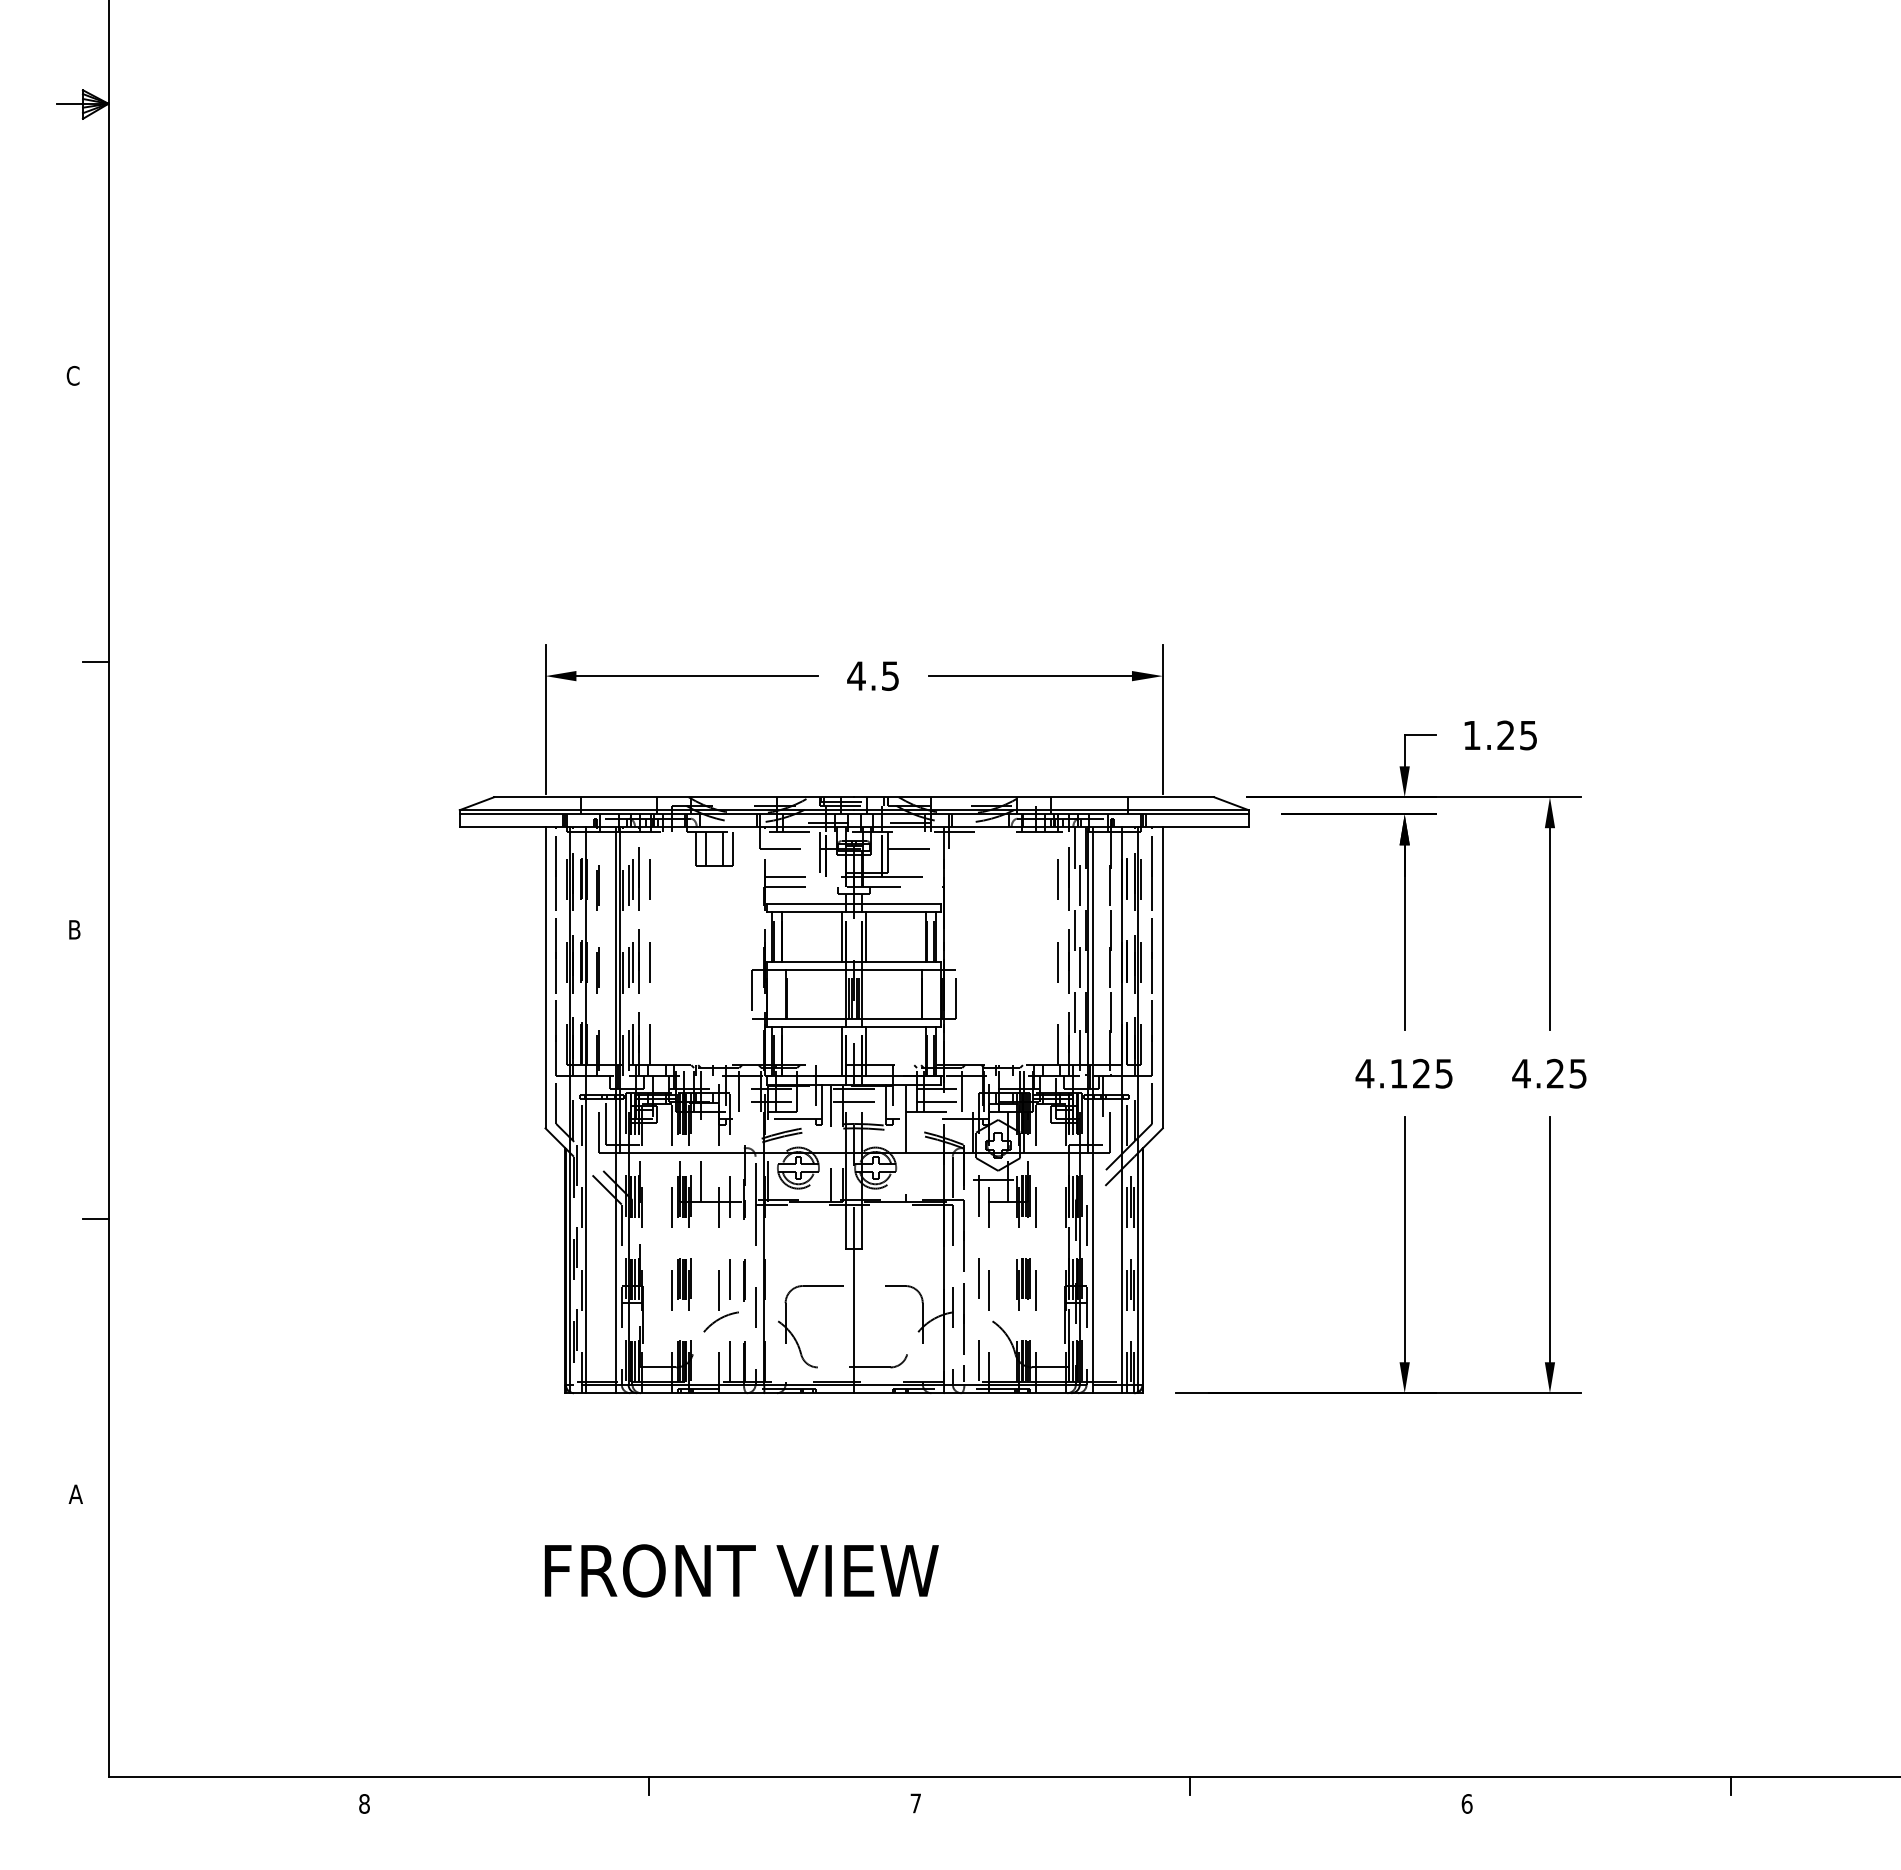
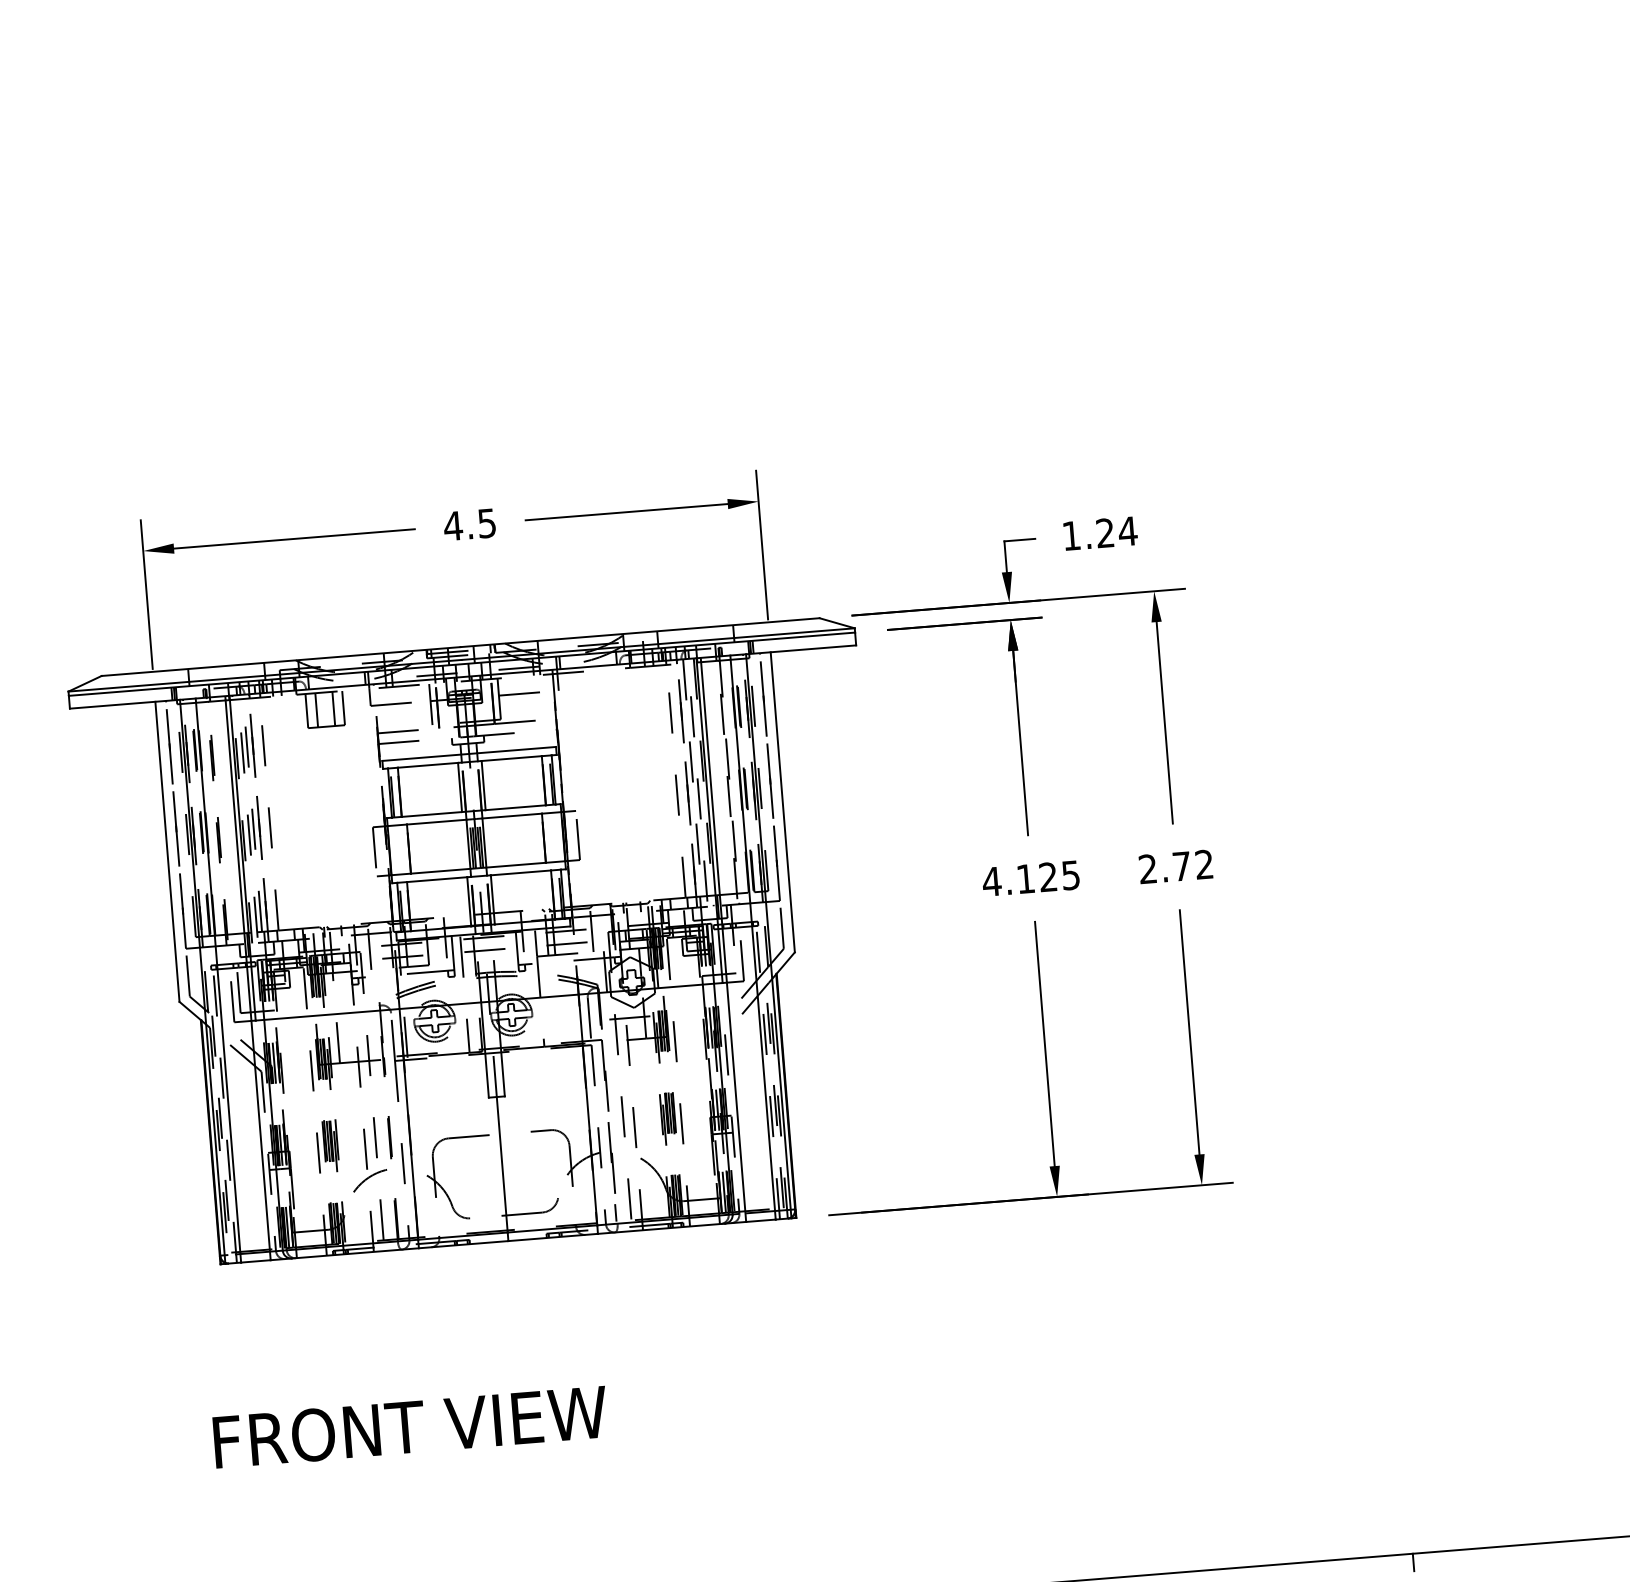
text: (1528, 735) -> (1127, 531), 1.25 -> 1.24
text: (1549, 1073) -> (1175, 866), 4.25 -> 2.72

